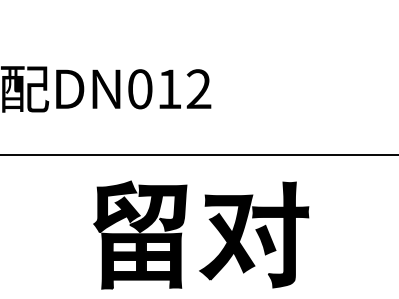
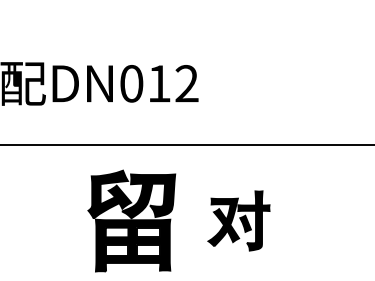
part: (253, 234) -> (238, 220), size x0.6

